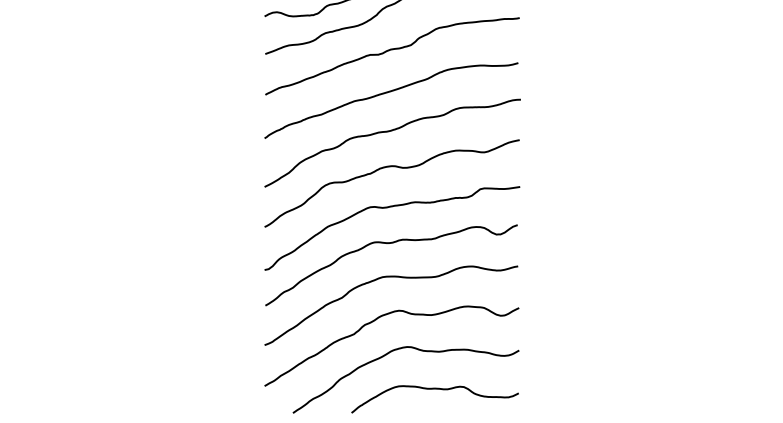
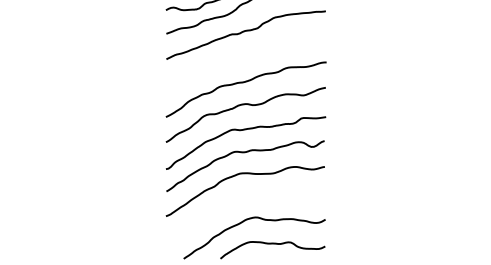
curve: (389, 93) -> (244, 58), removed
curve: (378, 319) -> (237, 200), removed

